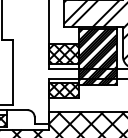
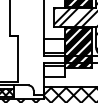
hatch: (62, 53) -> (53, 45), removed
hatch: (62, 90) -> (53, 71), removed

